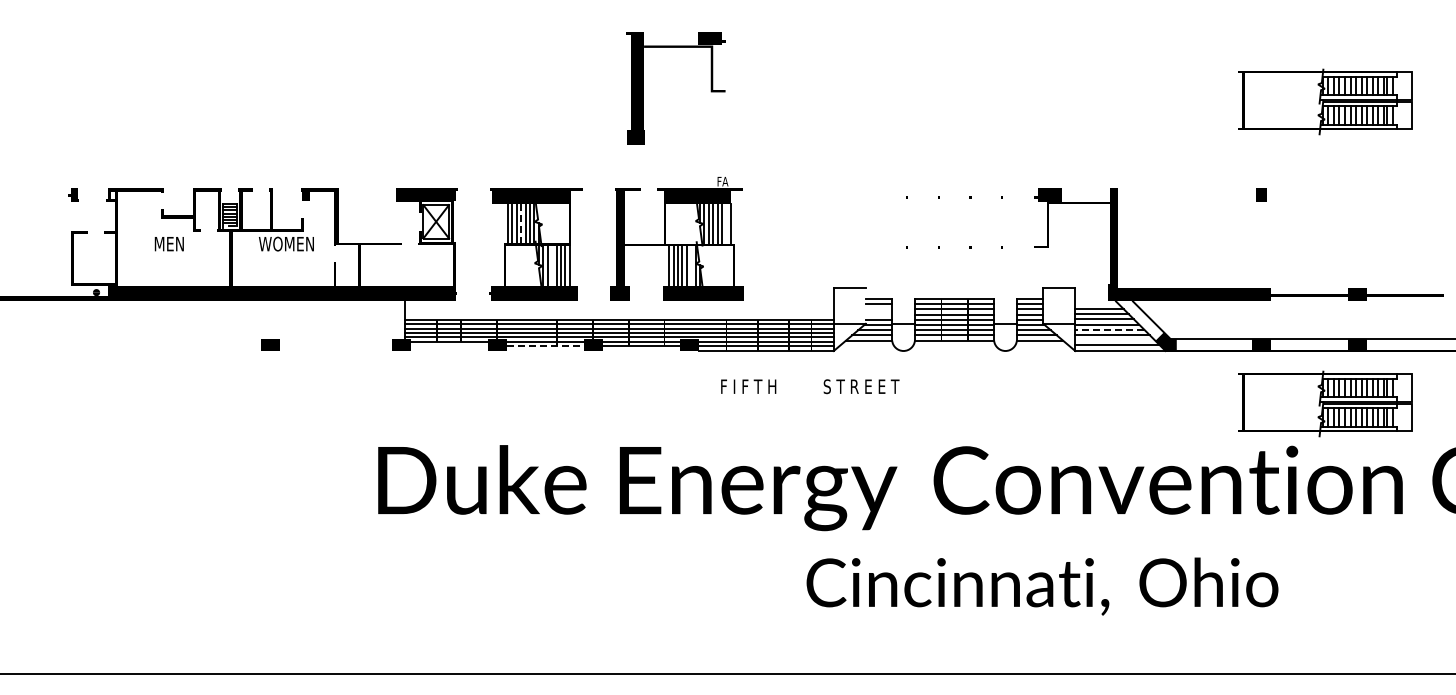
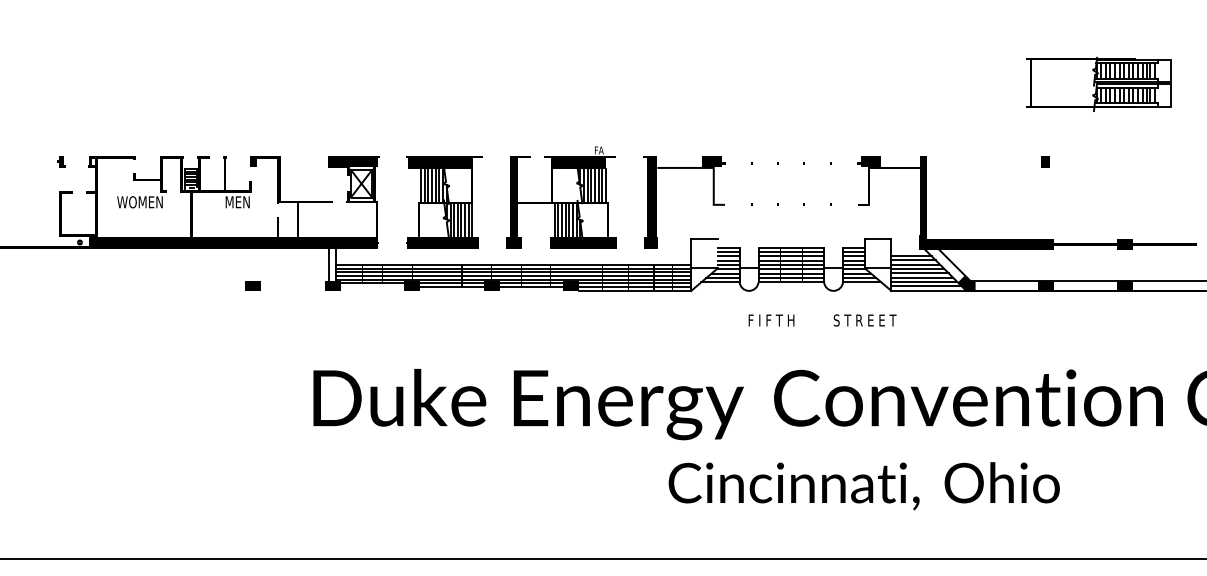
part: (643, 88) -> (656, 202), moved
line: (726, 223) -> (602, 185), added
line: (521, 224) -> (432, 186), dashed -> solid
text: (168, 243) -> (139, 201), MEN -> WOMEN
text: (285, 243) -> (236, 201), WOMEN -> MEN
line: (552, 265) -> (457, 220), added
line: (691, 265) -> (573, 220), added
line: (878, 309) -> (728, 256), added
line: (878, 314) -> (728, 260), added
line: (397, 319) -> (329, 264), added
line: (1109, 329) -> (919, 273), dashed -> solid
line: (1114, 340) -> (923, 282), added
line: (270, 344) -> (253, 285), moved
line: (545, 346) -> (452, 287), dashed -> solid
text: (810, 386) -> (822, 320), moved
part: (1325, 403) -> (1098, 334), removed

